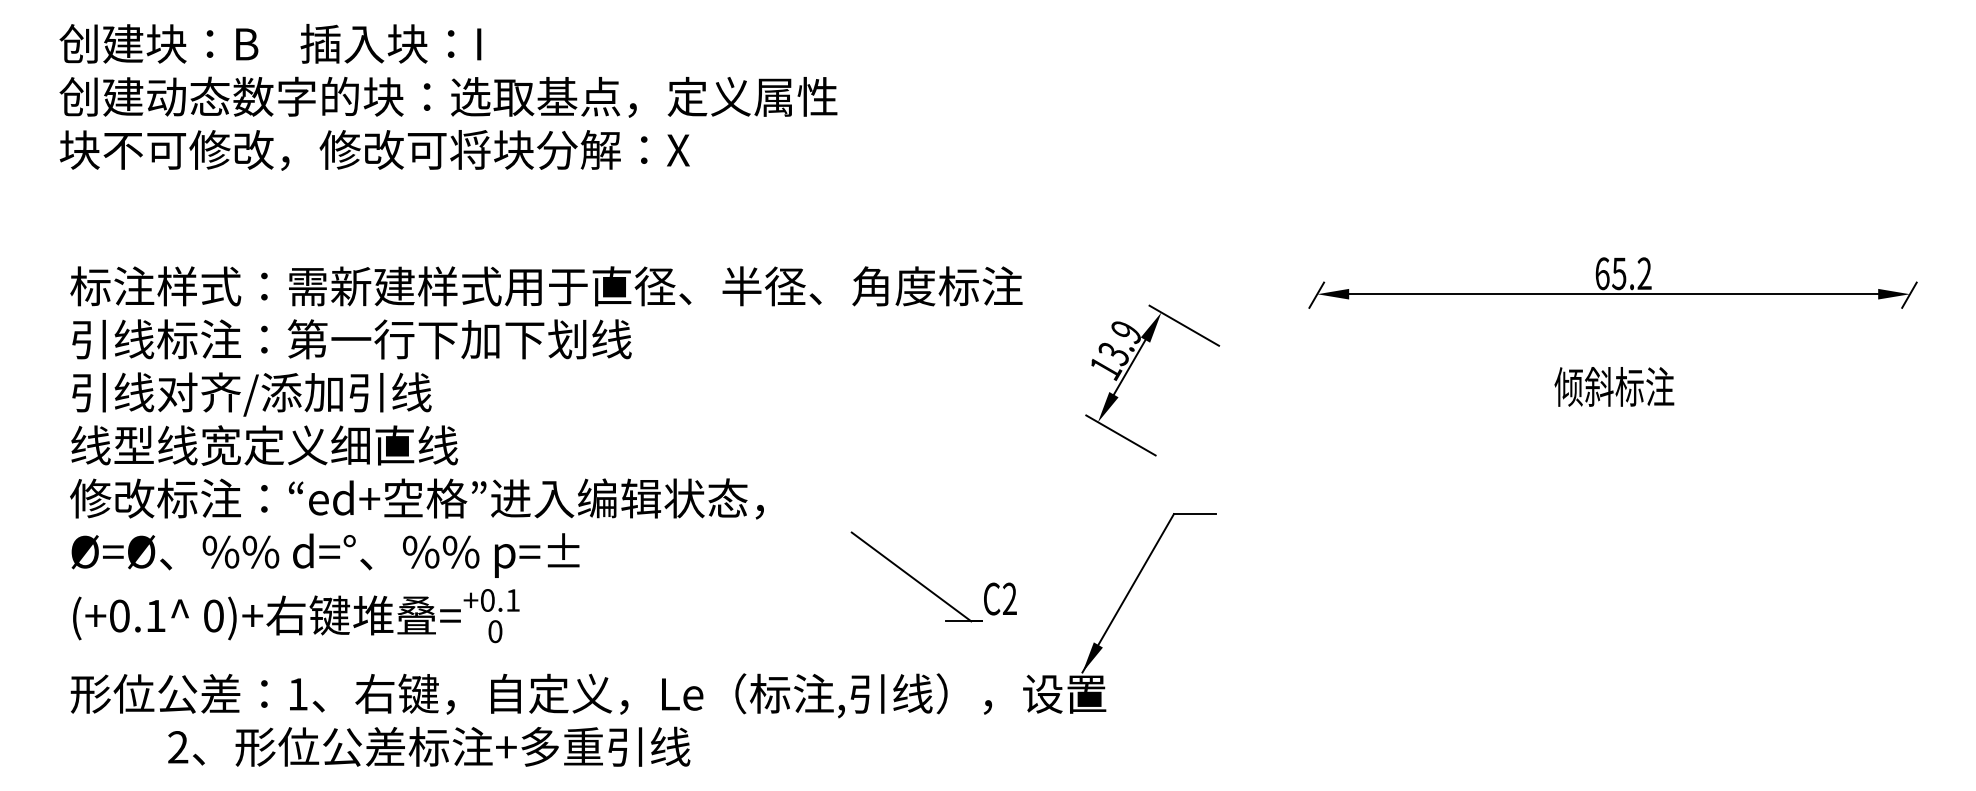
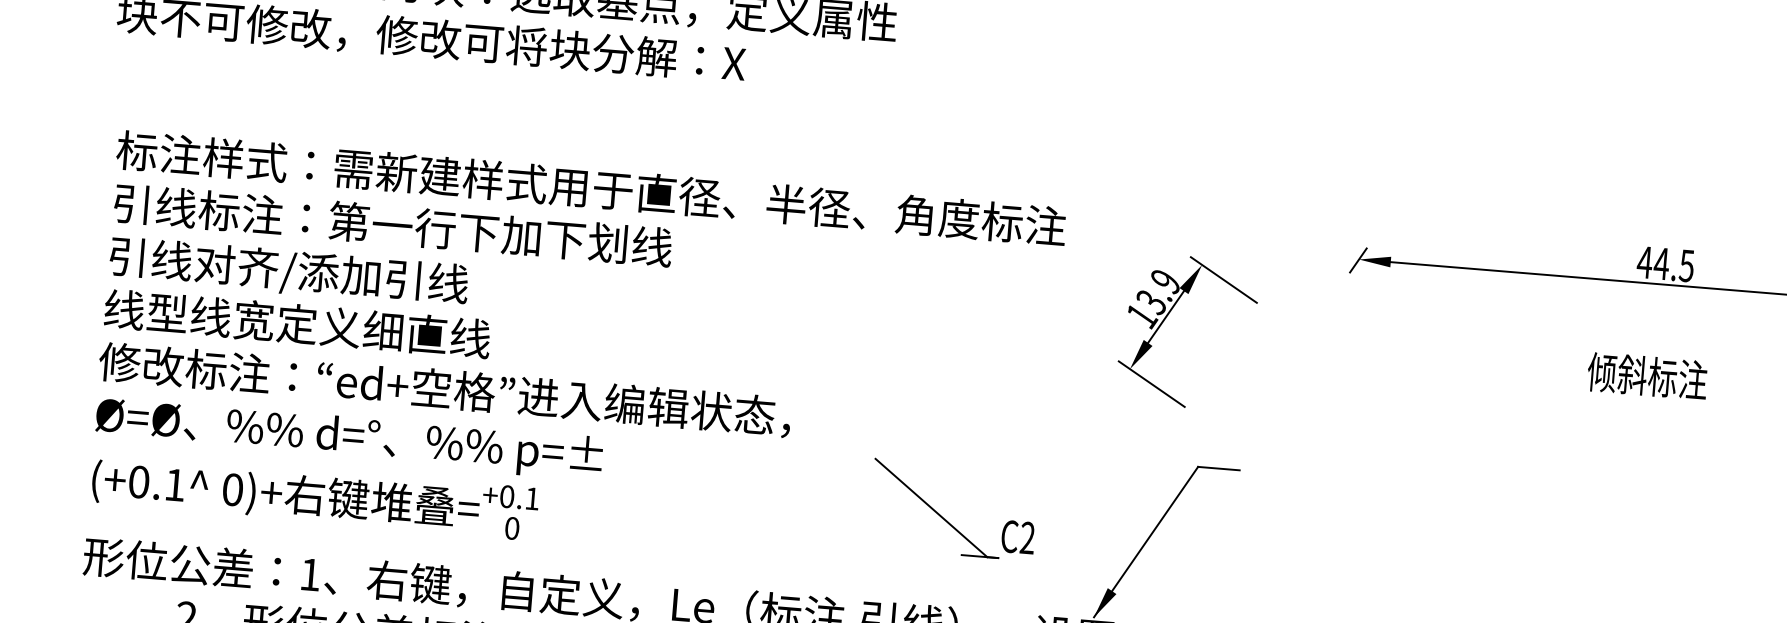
text: (1622, 273) -> (1664, 263), 65.2 -> 44.5

